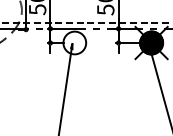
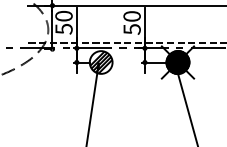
hatch: (75, 43) -> (101, 62), added

